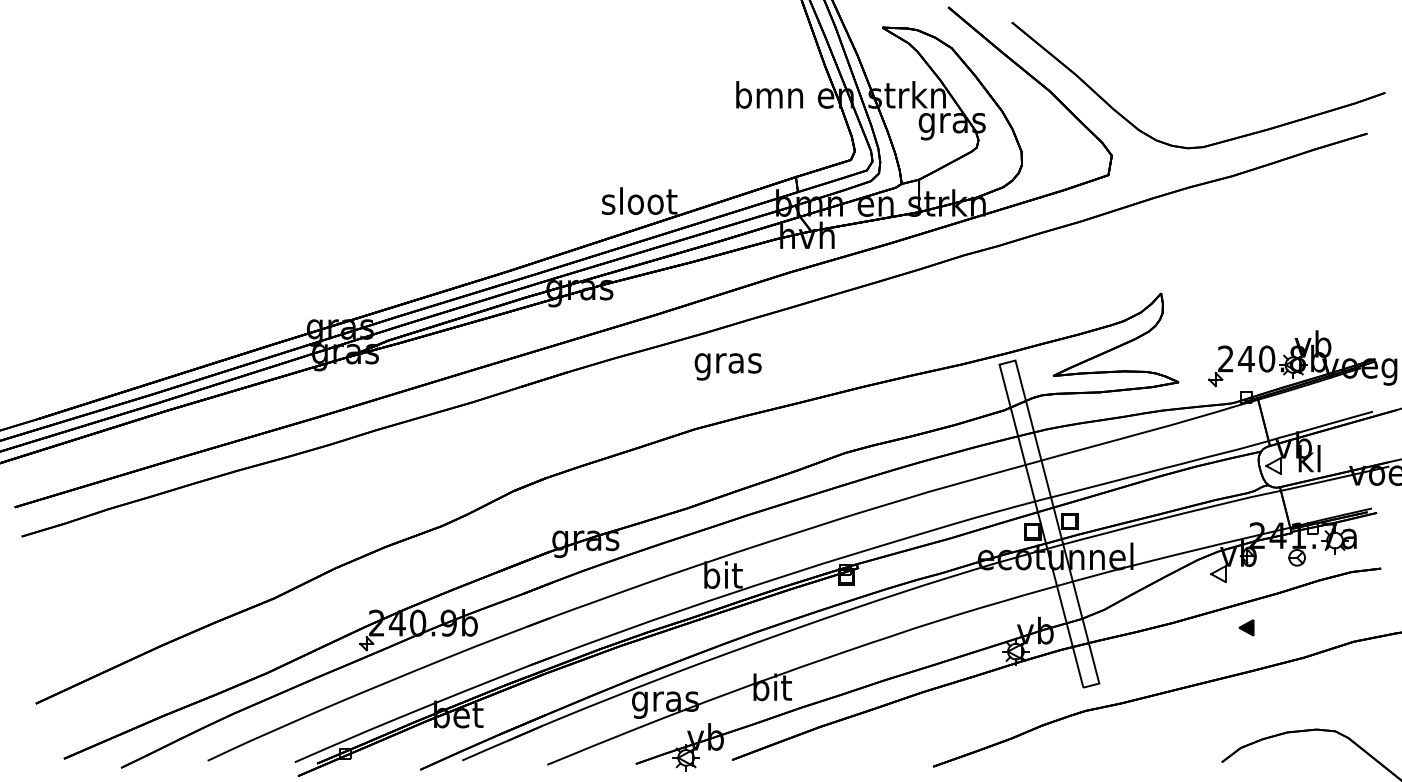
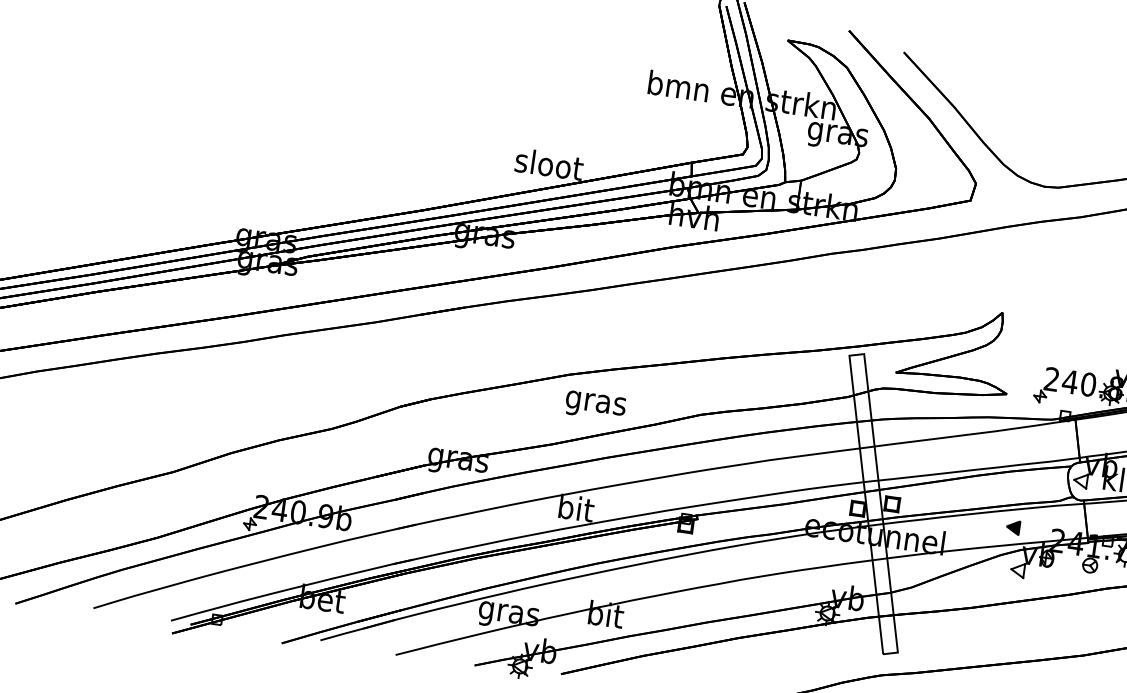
text: (727, 366) -> (594, 405), moved
part: (1246, 627) -> (1013, 527), moved

